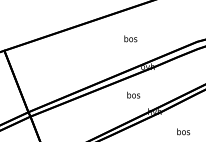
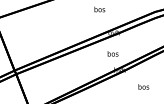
text: (133, 94) -> (112, 53), moved

